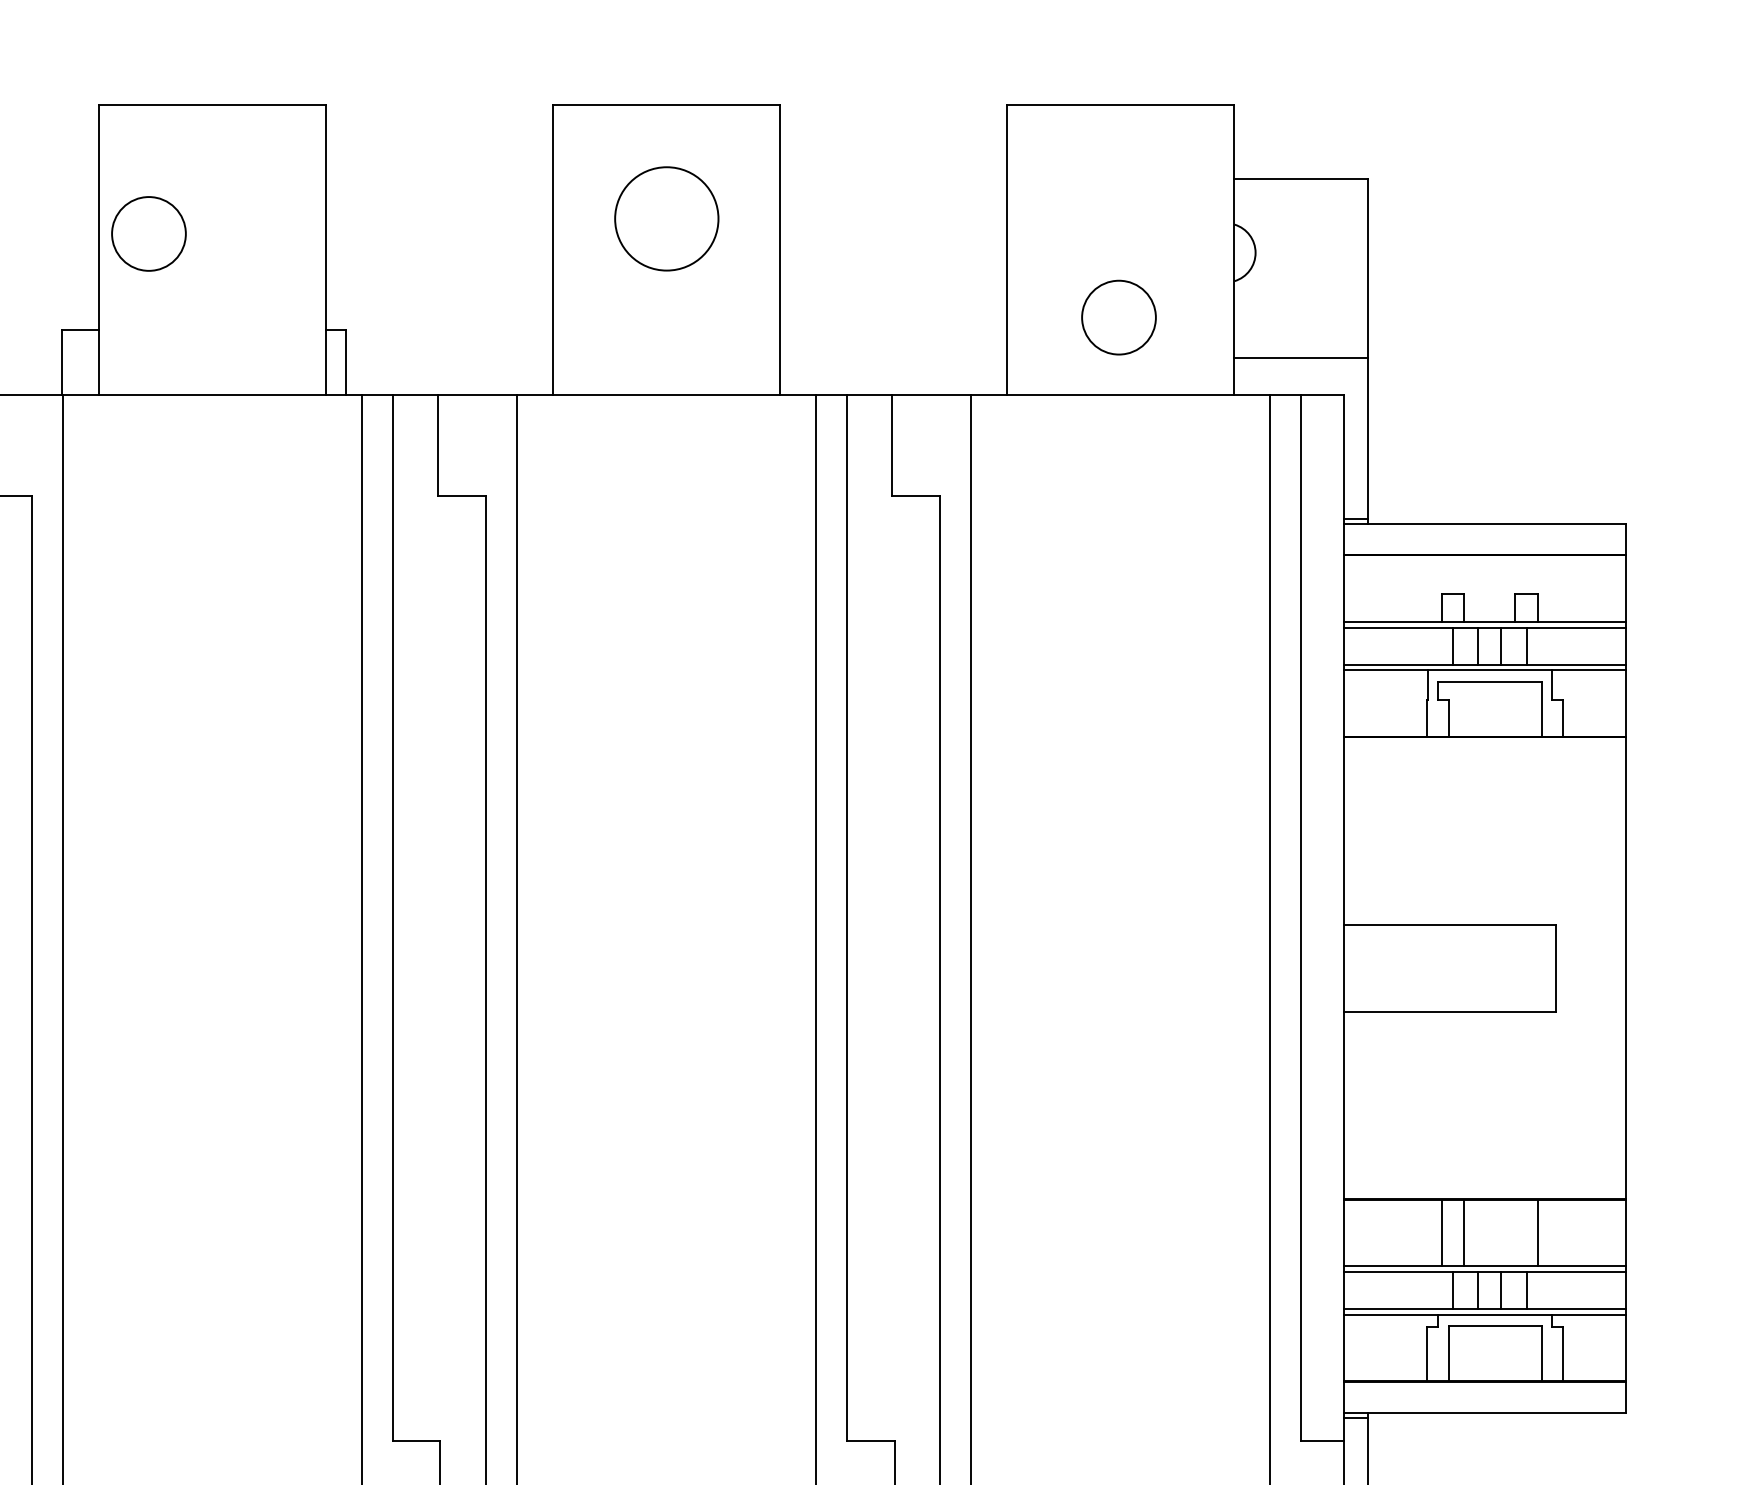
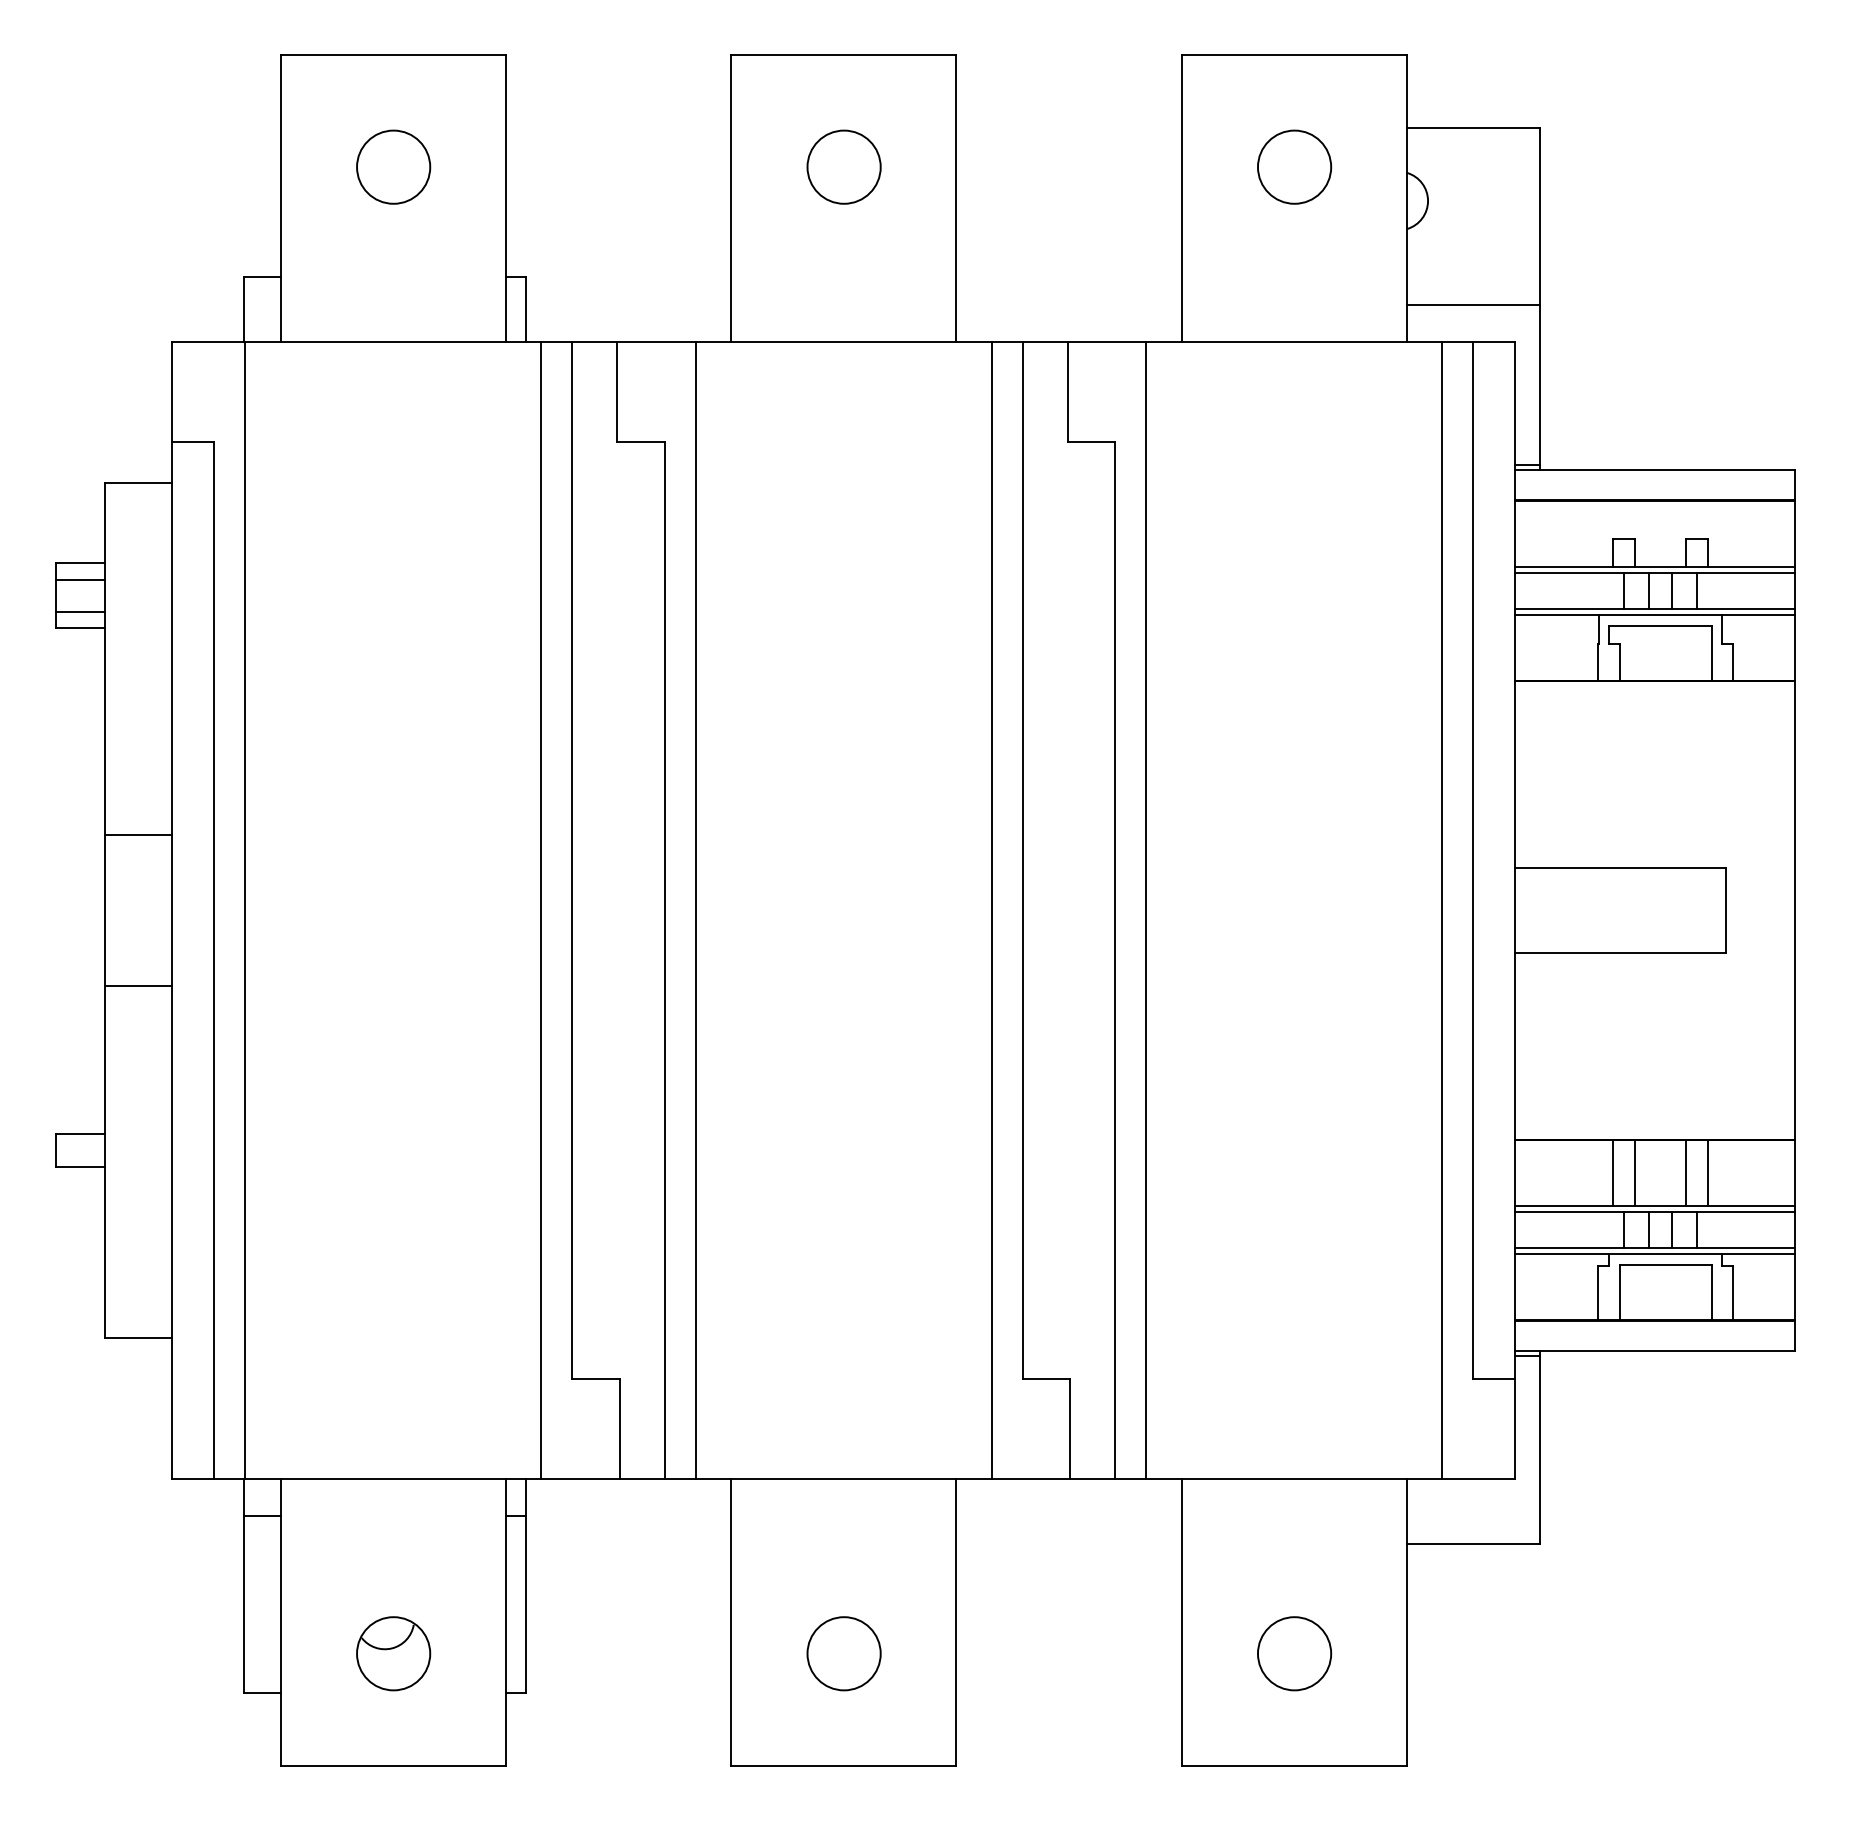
circle: (666, 218) -> (843, 166), size x0.71
circle: (148, 233) -> (393, 166), moved
circle: (1118, 316) -> (1294, 166), moved
line: (1515, 1232) -> (1685, 1172), added

